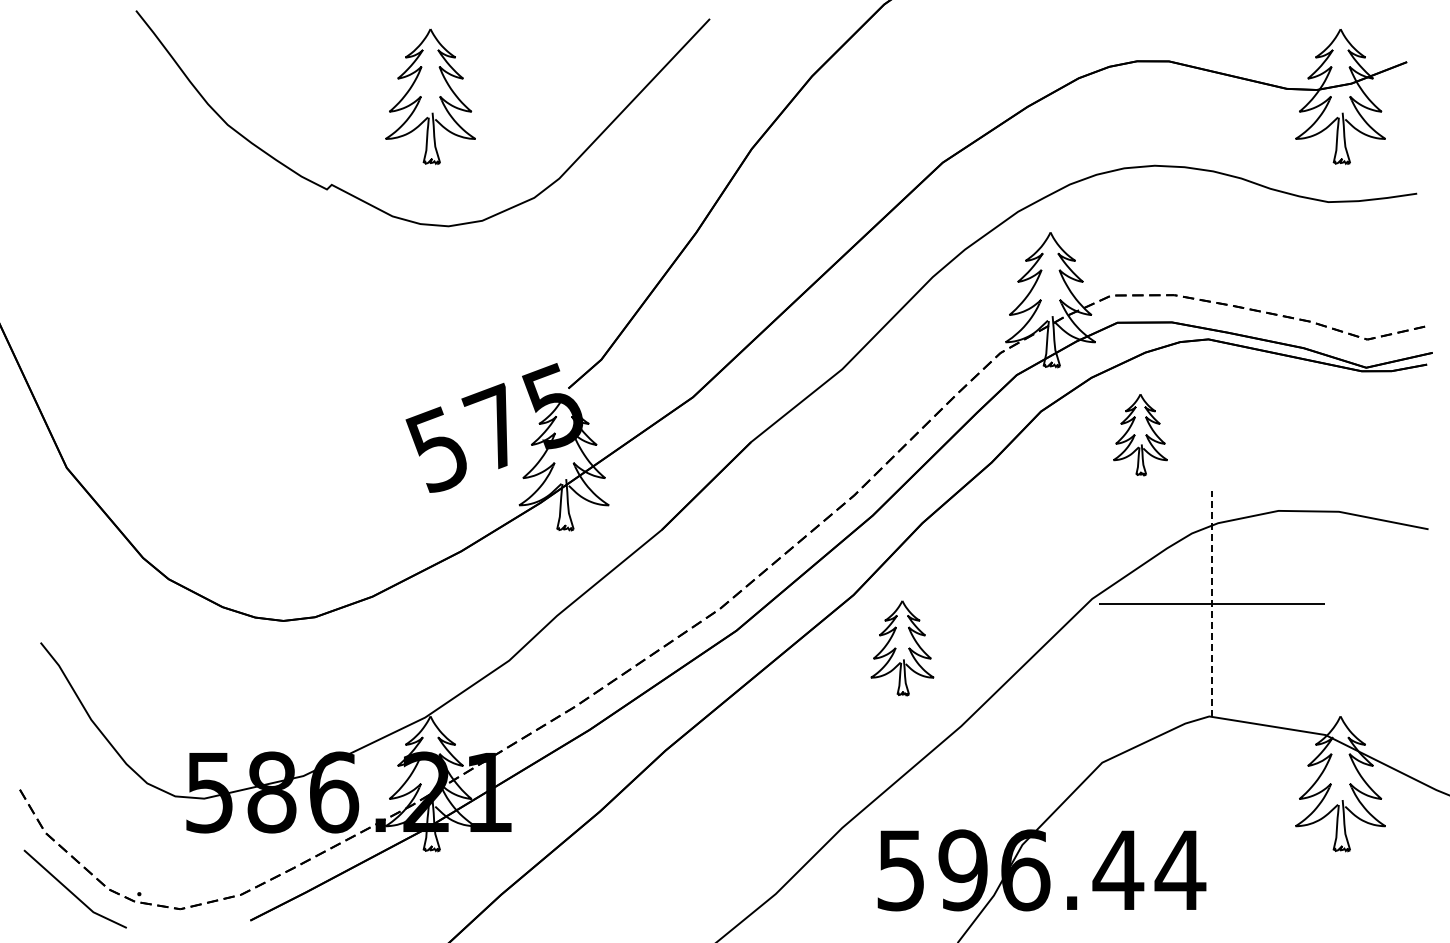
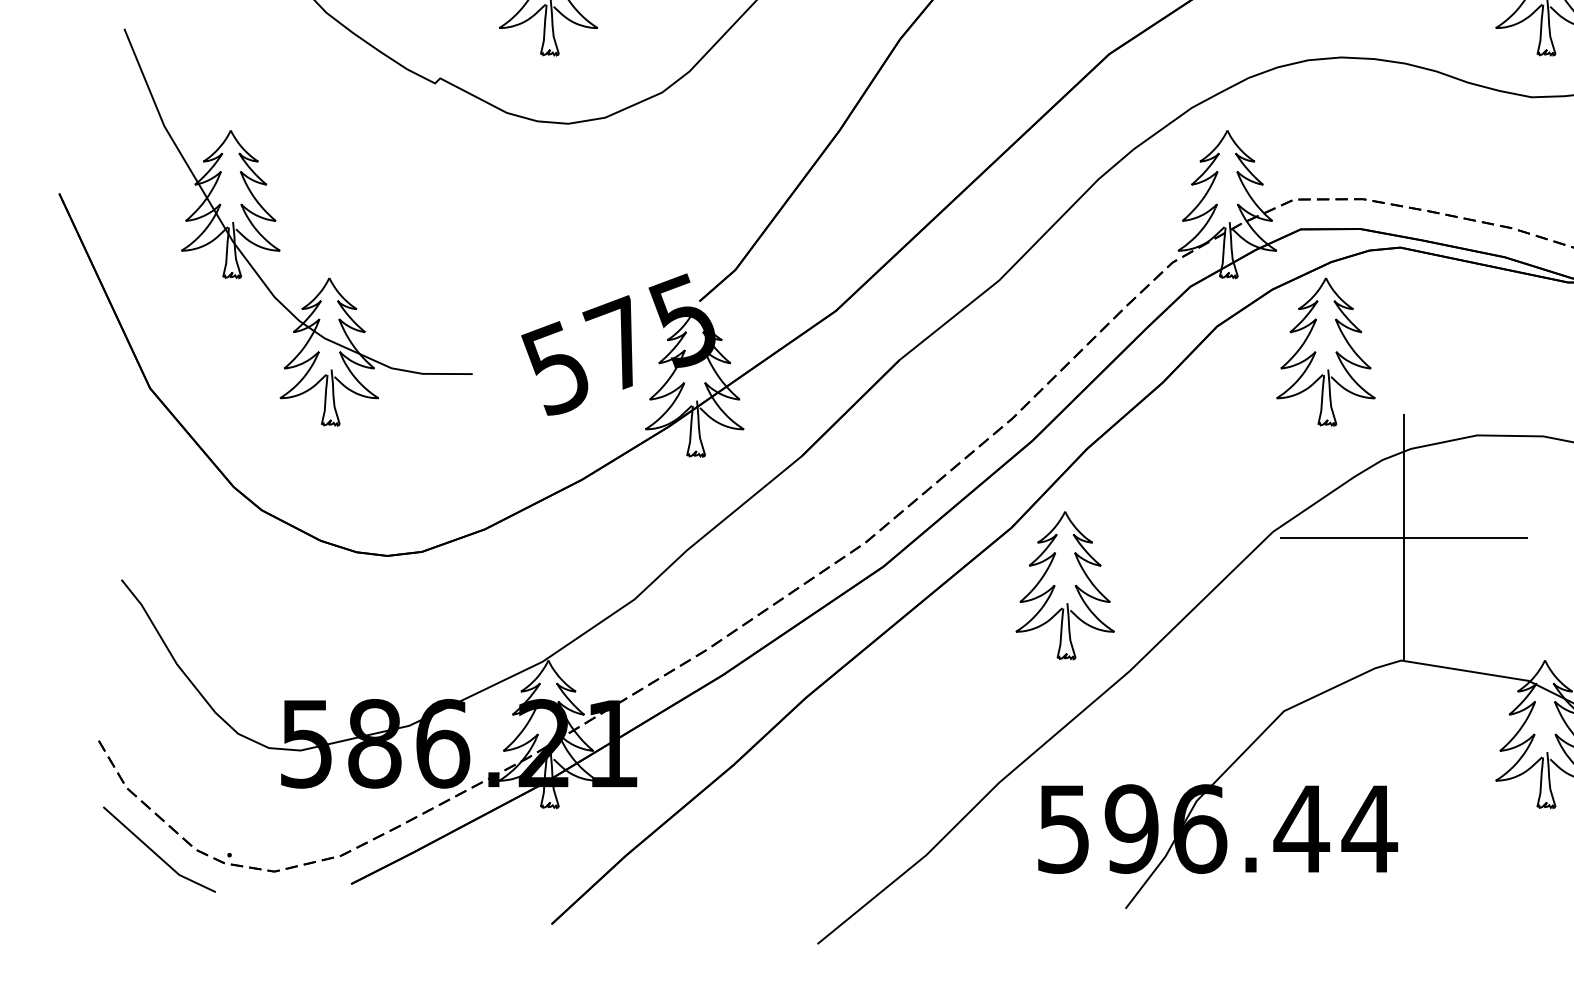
part: (181, 315) -> (275, 221), added
part: (1140, 434) -> (1325, 351), size x1.67
line: (1211, 603) -> (1403, 536), dashed -> solid
part: (902, 648) -> (1065, 586), size x1.43

